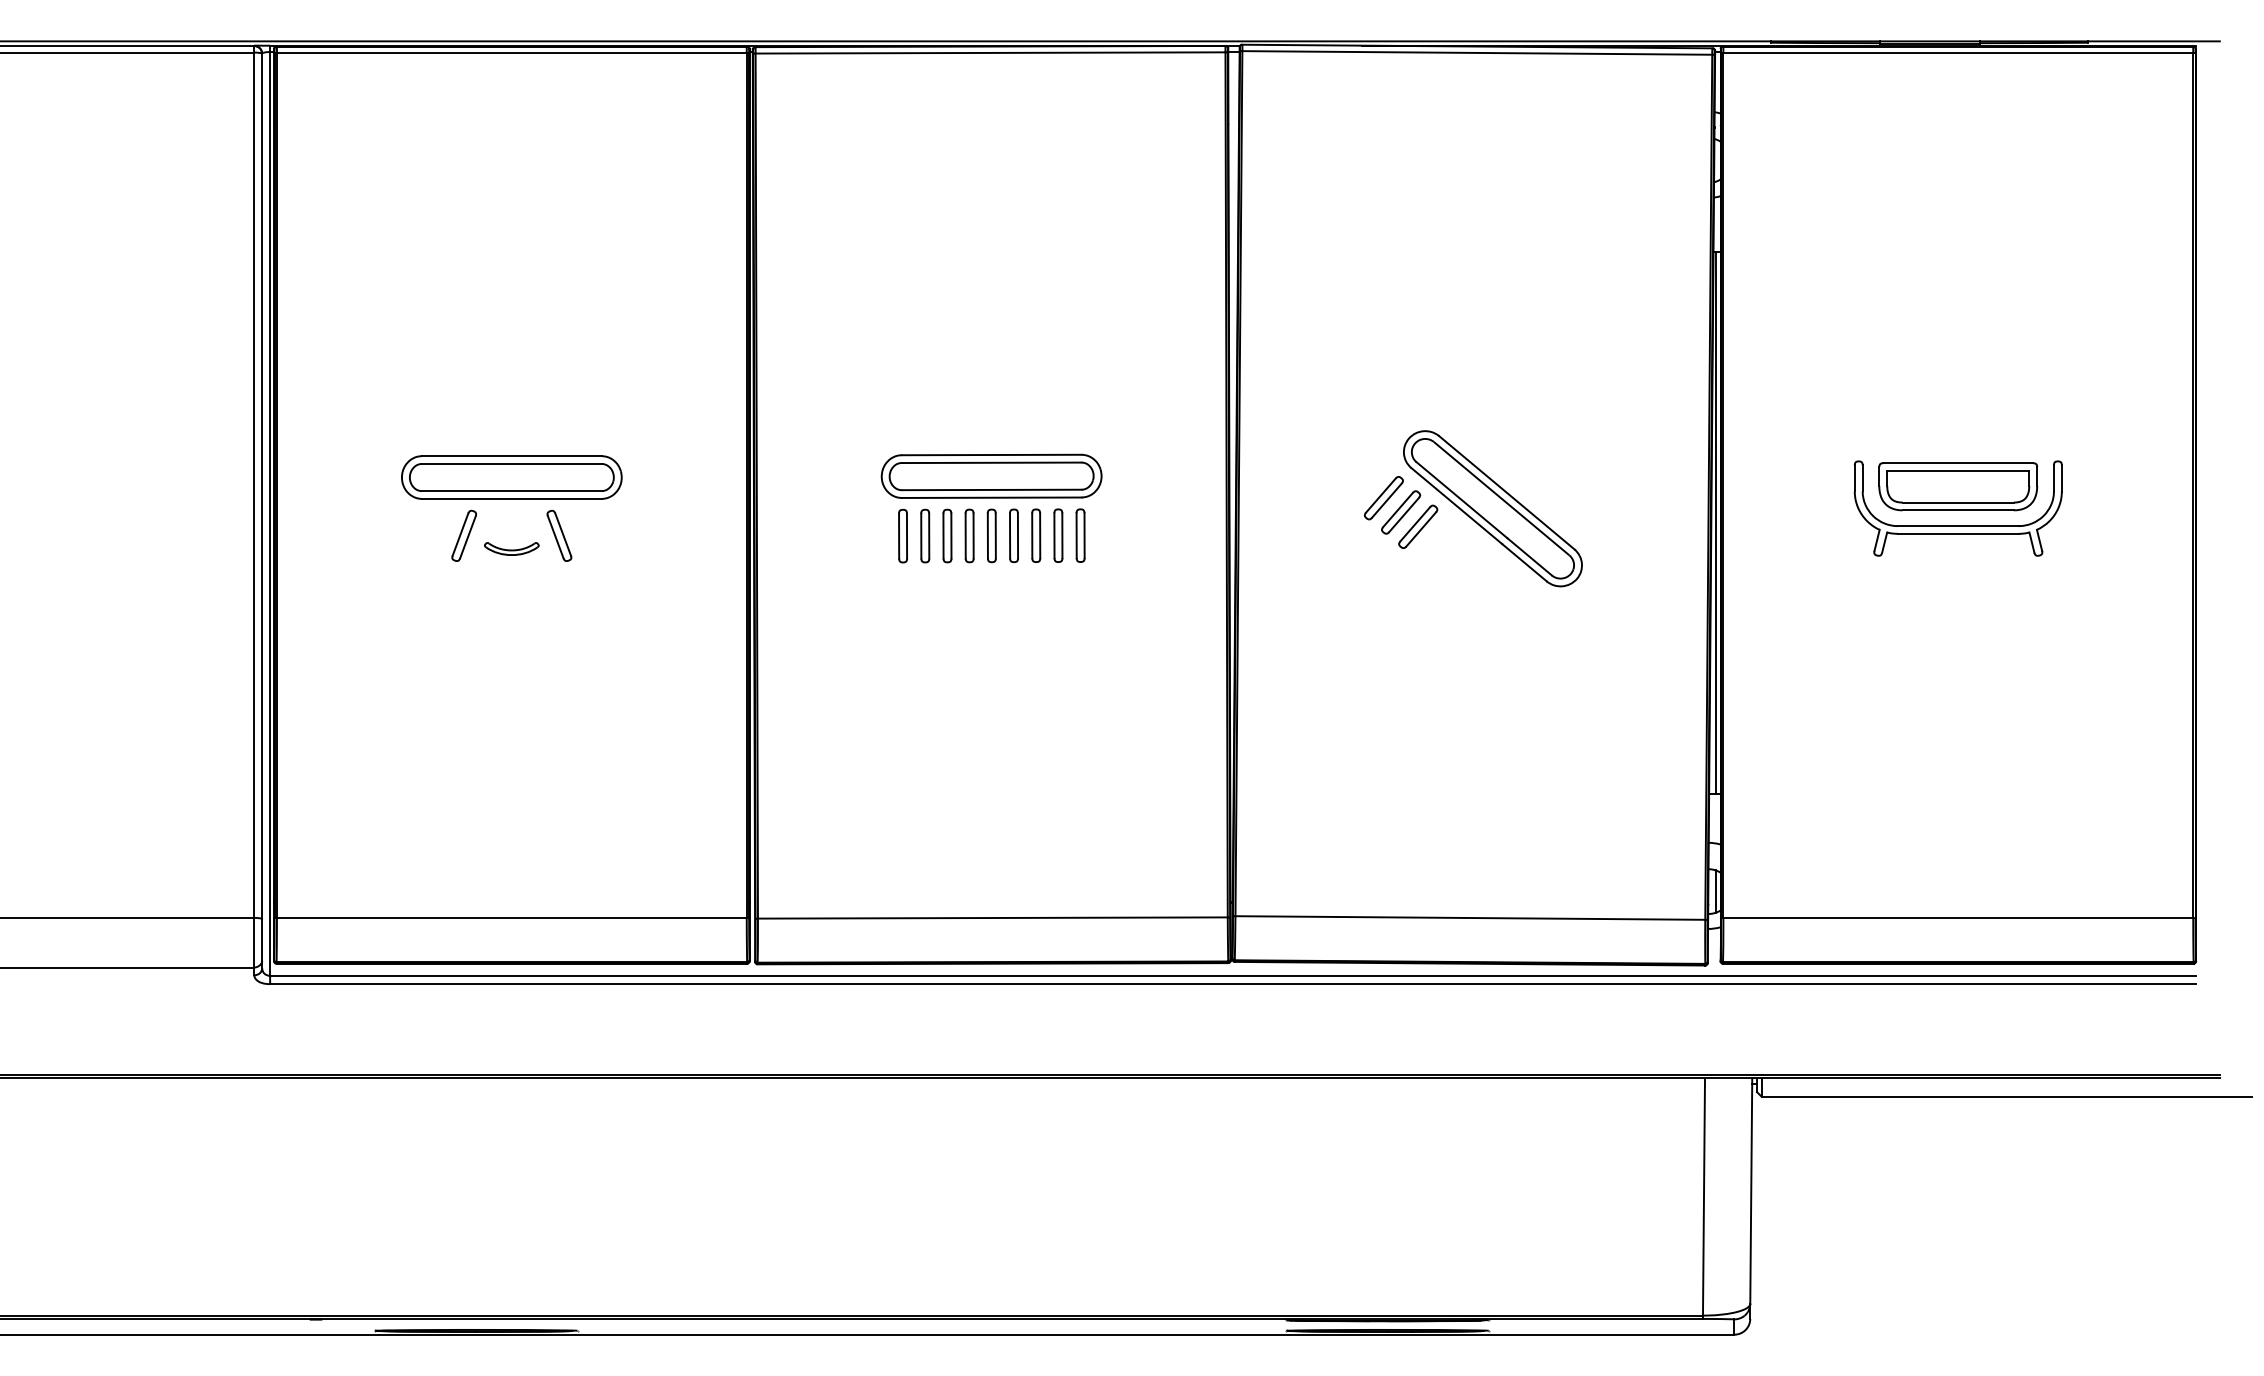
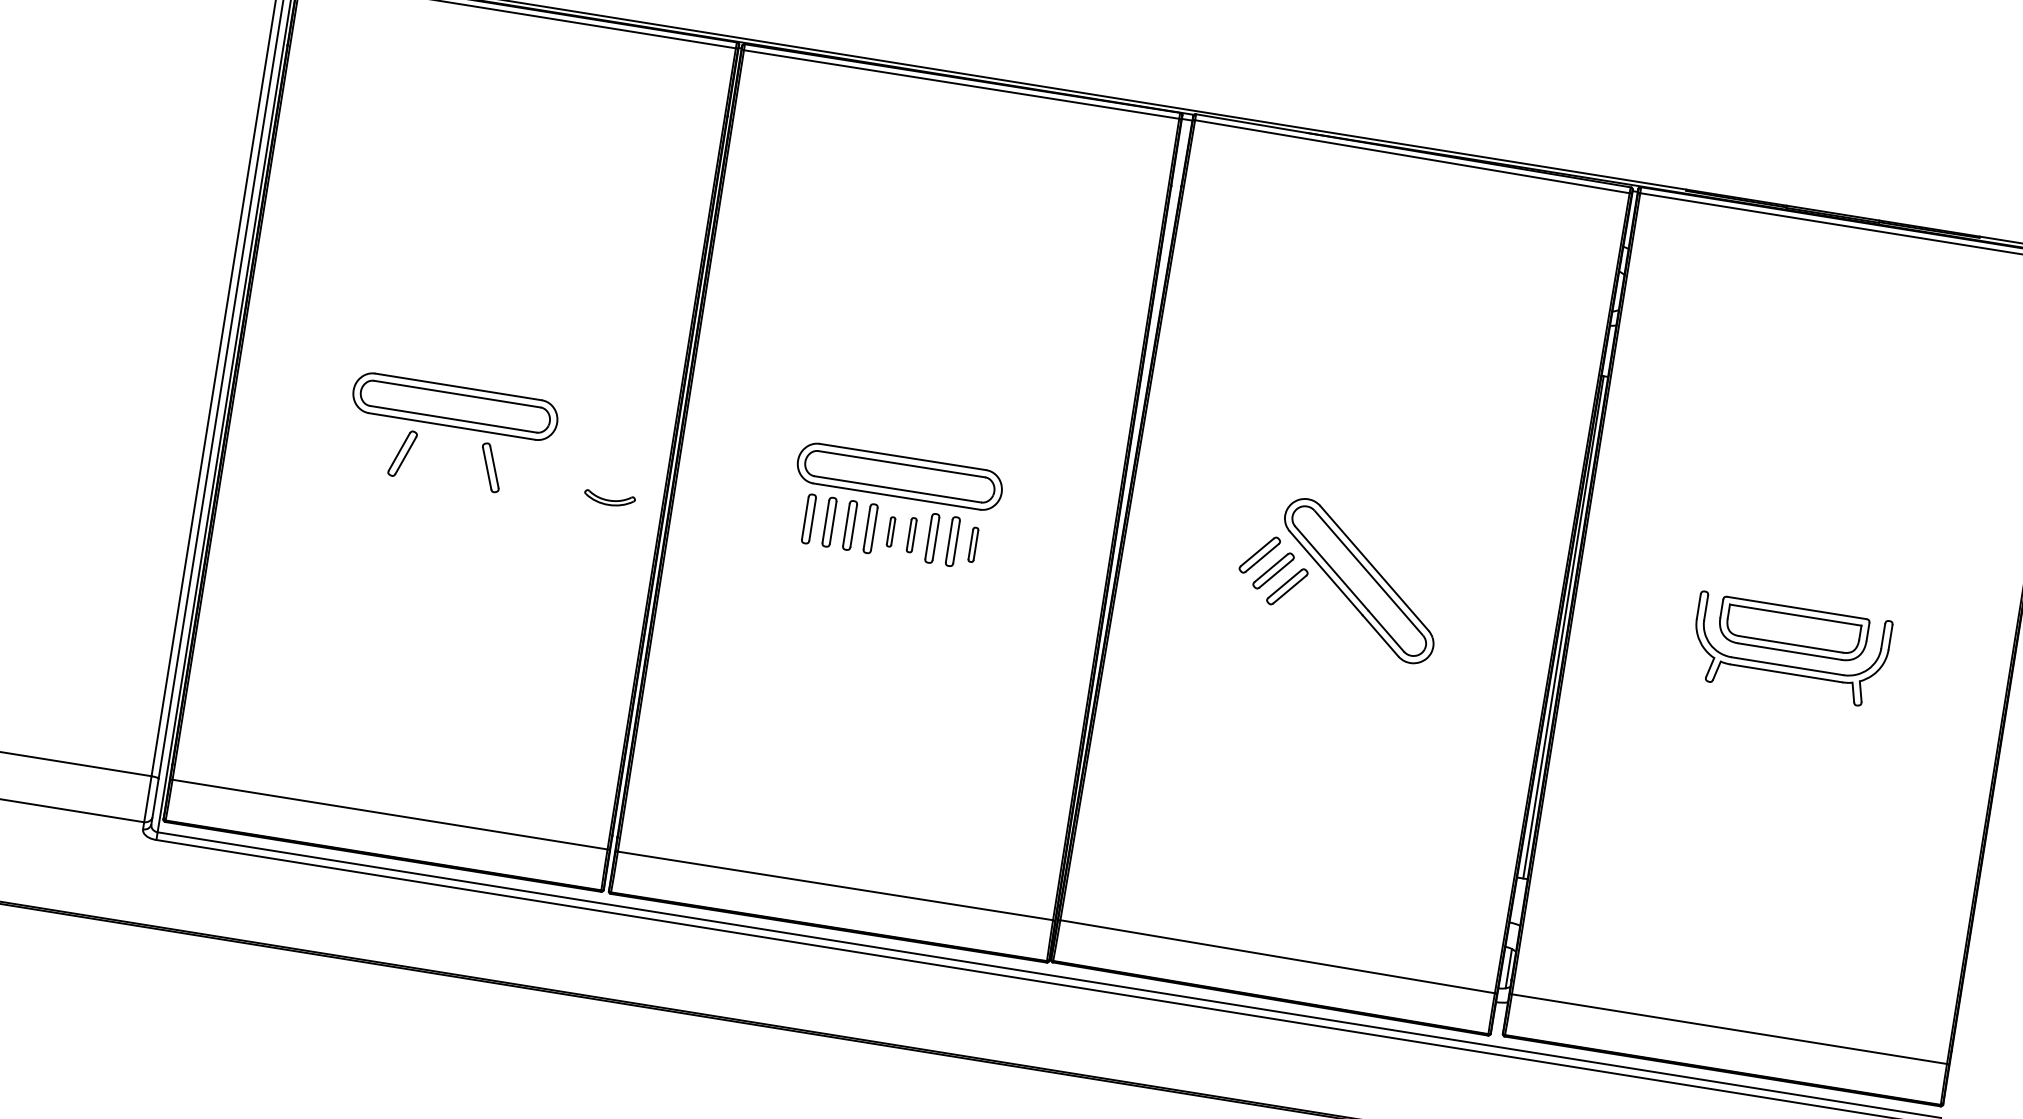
part: (991, 535) -> (890, 531), size x0.6
part: (1013, 535) -> (911, 534), size x0.7
part: (1080, 535) -> (973, 544), size x0.7
part: (511, 548) -> (609, 498), moved

